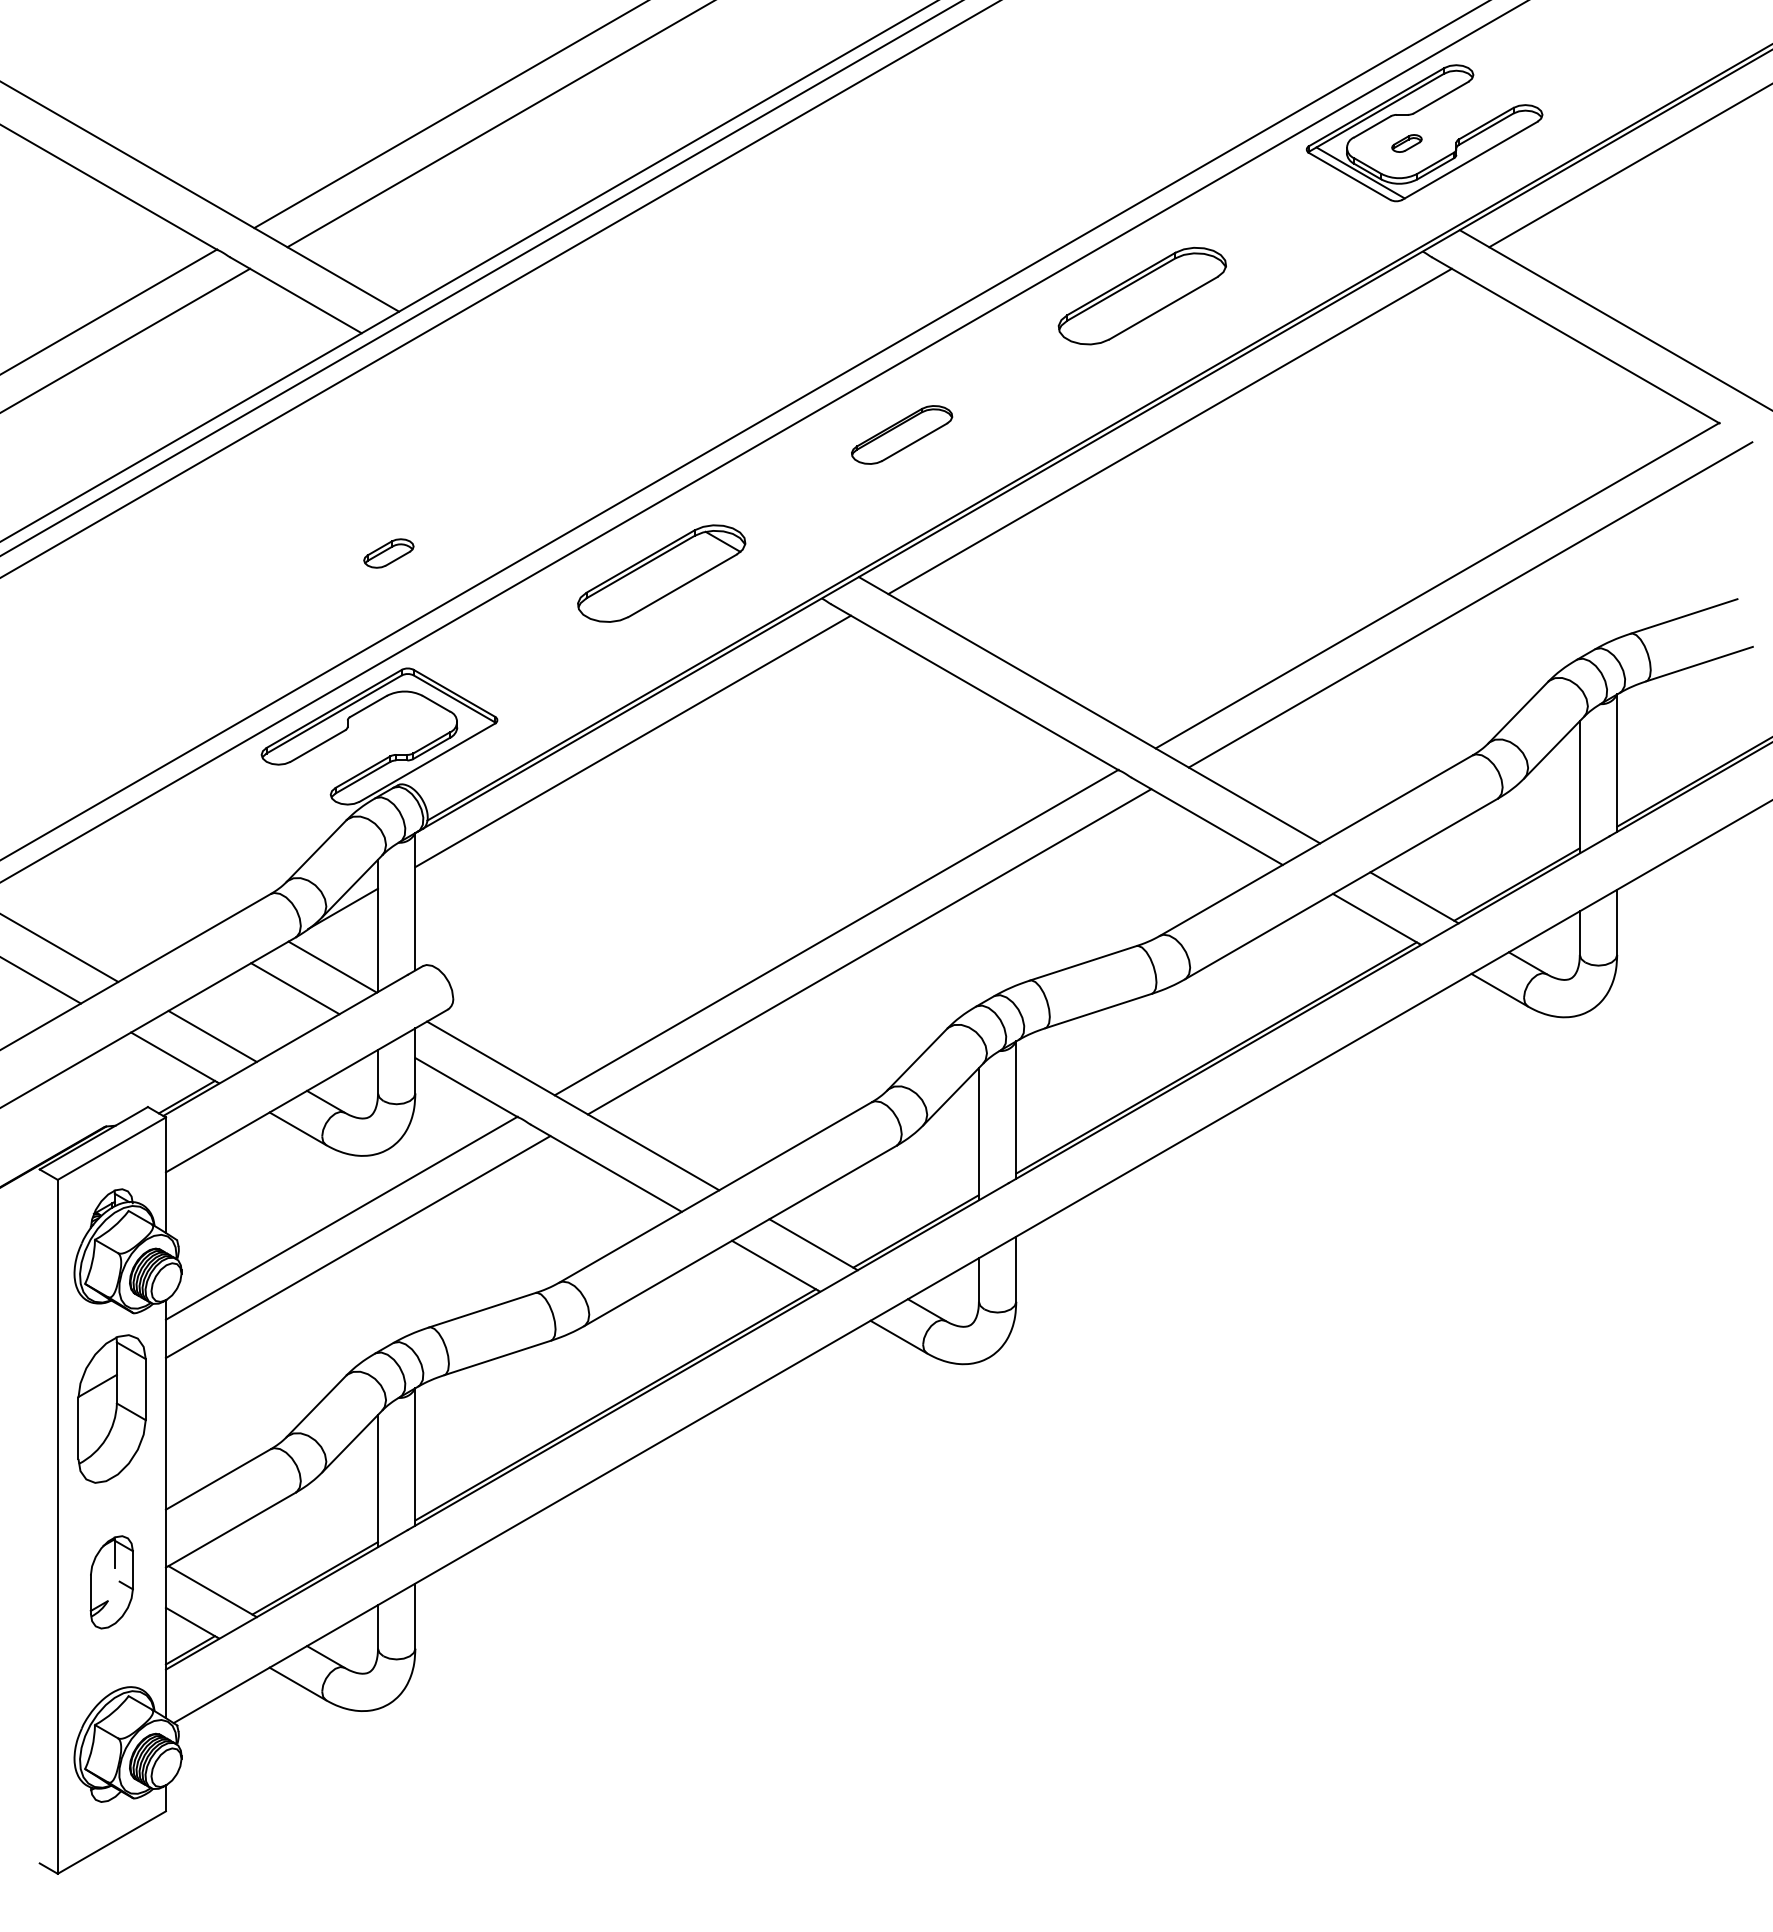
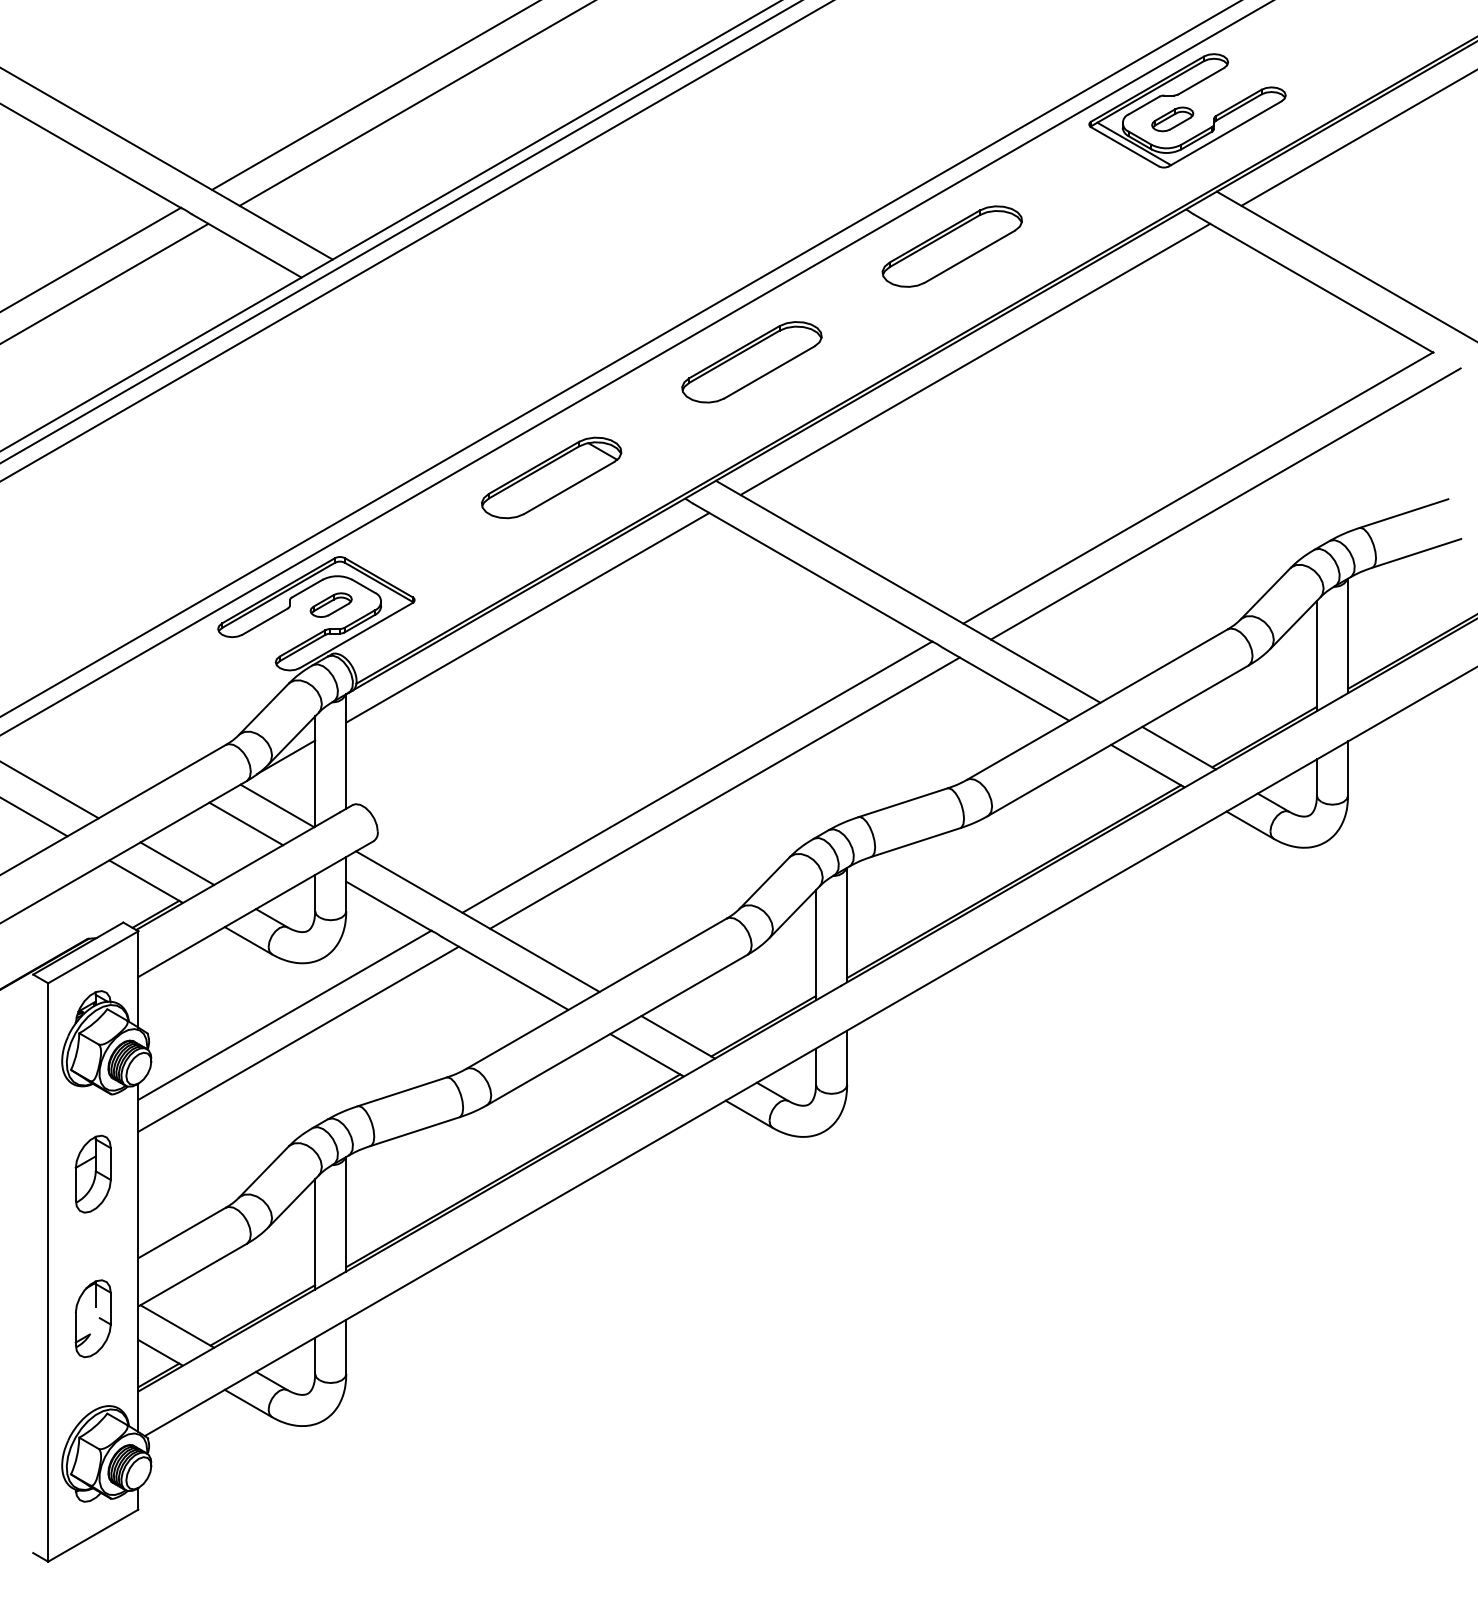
part: (1406, 143) -> (1172, 119), size x1.67
part: (901, 435) -> (751, 362), size x1.67
part: (388, 552) -> (330, 604), moved
part: (110, 1408) -> (92, 1173), size x0.62

